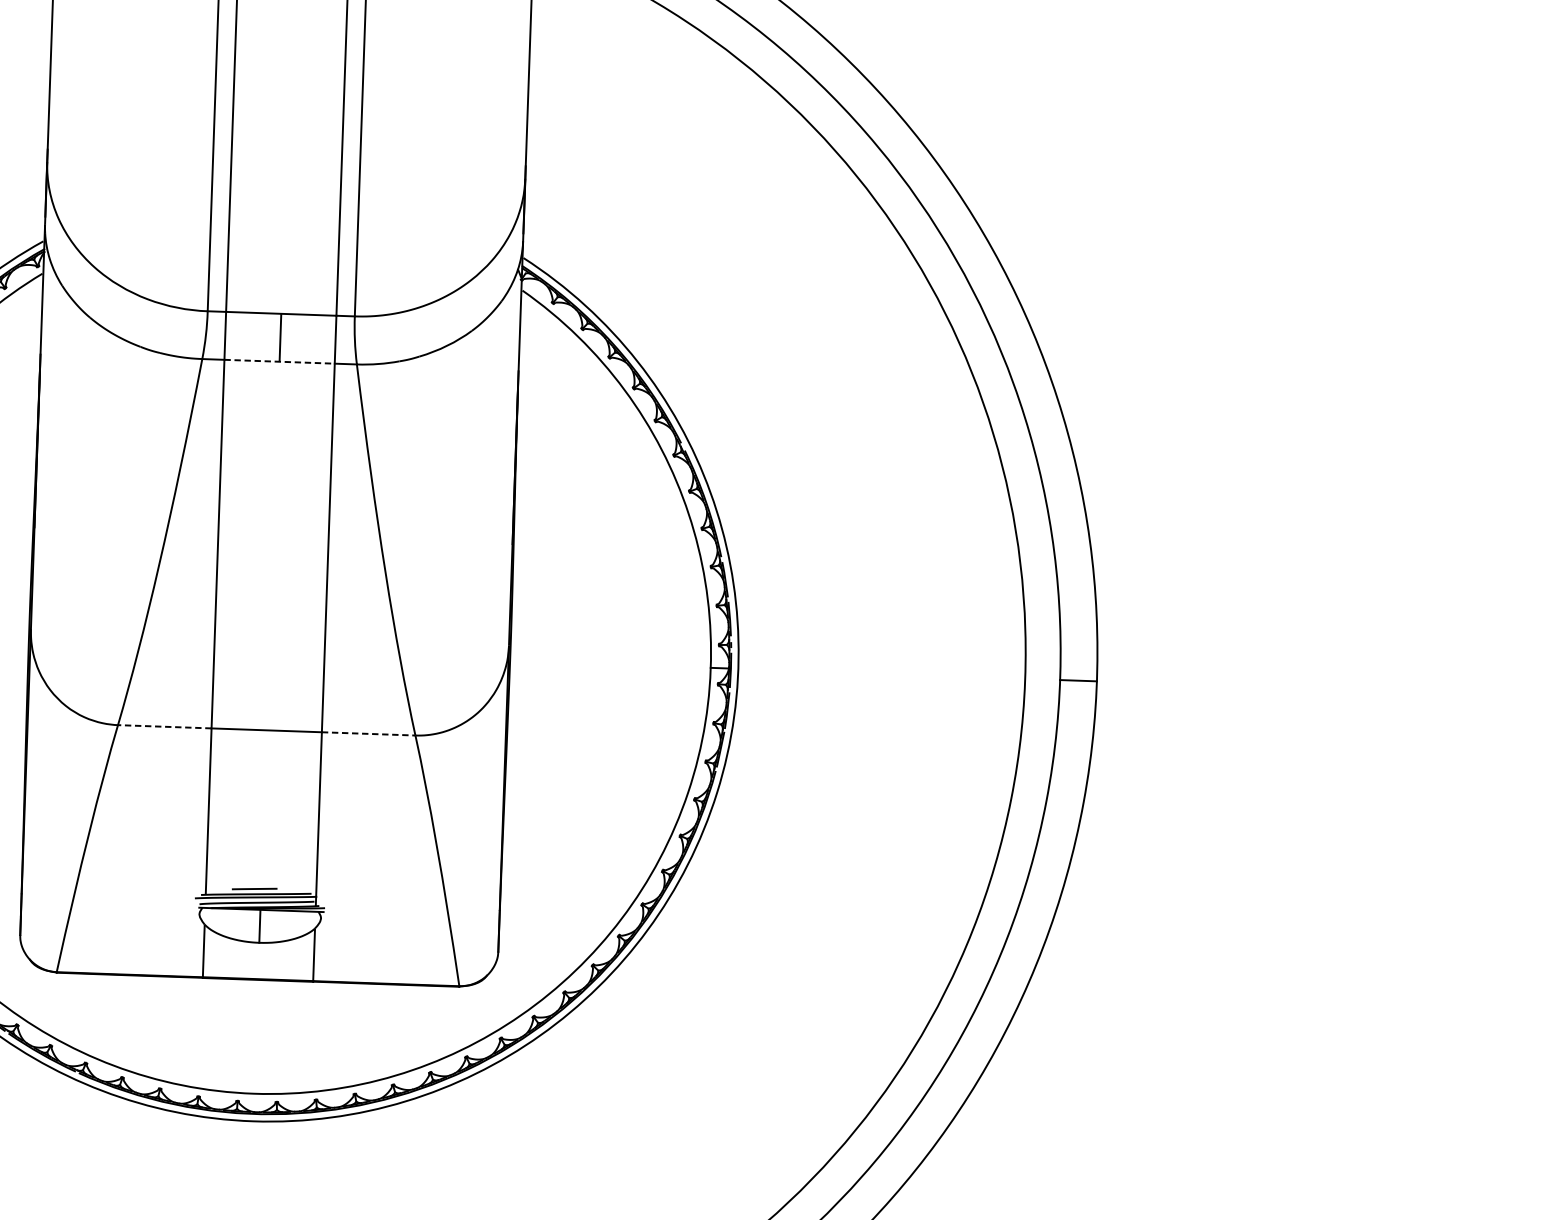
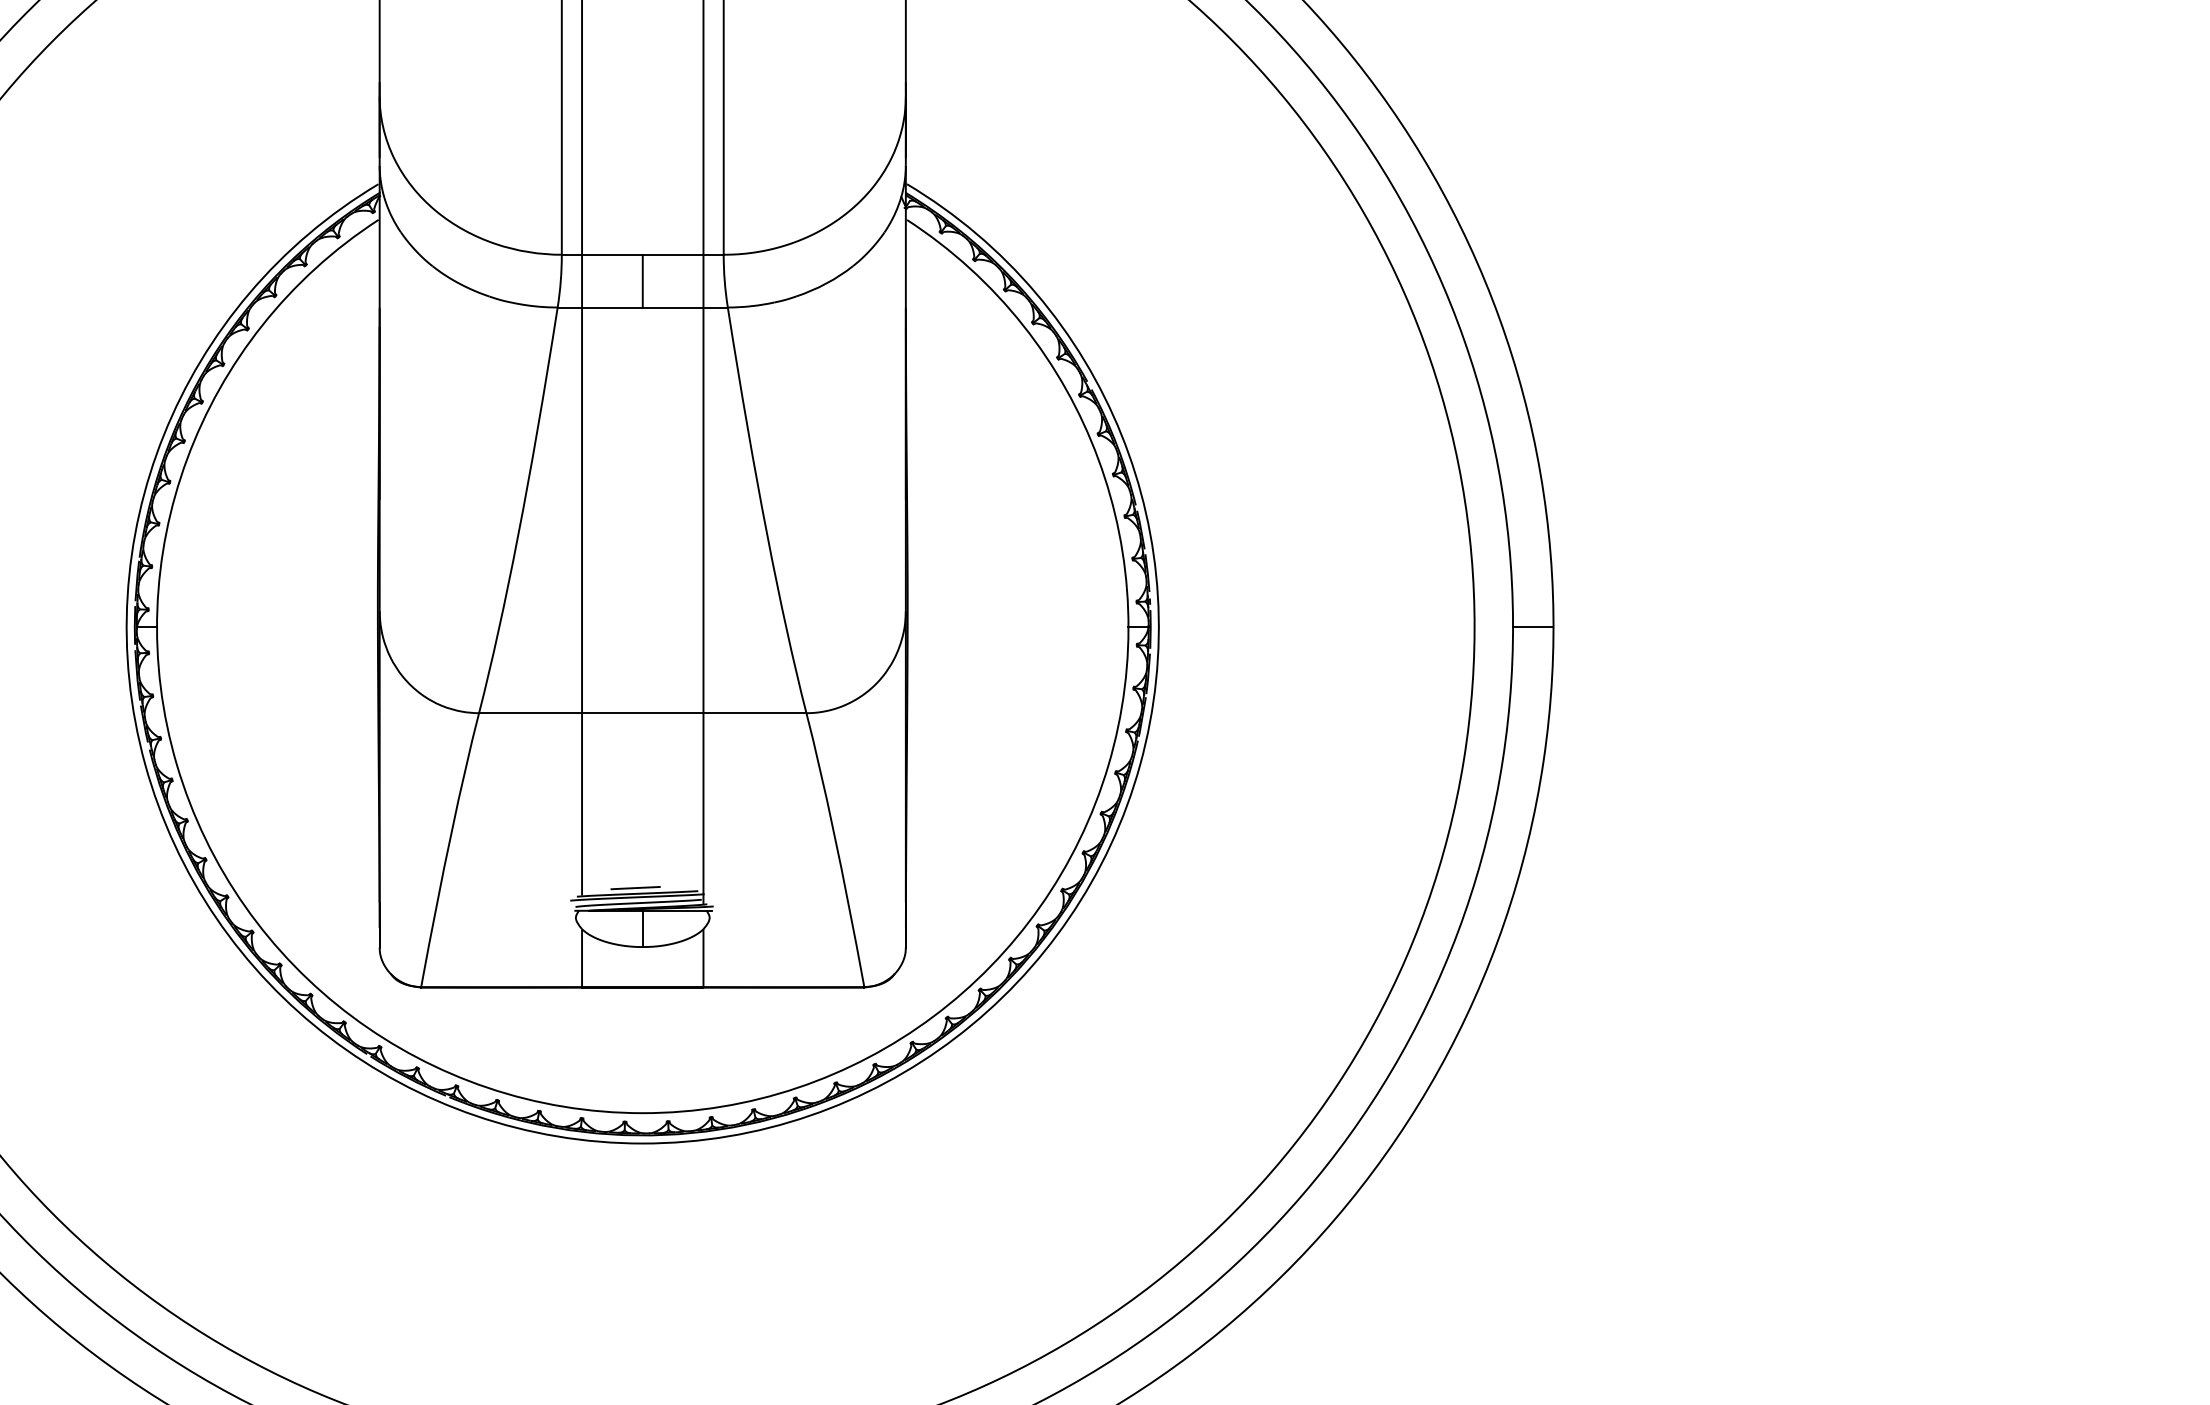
line: (279, 361) -> (642, 307), dashed -> solid
line: (164, 727) -> (530, 713), dashed -> solid
line: (369, 734) -> (755, 713), dashed -> solid

